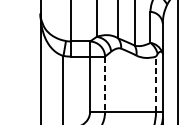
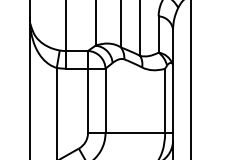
line: (156, 83) -> (165, 100), dashed -> solid
line: (105, 84) -> (105, 101), dashed -> solid

